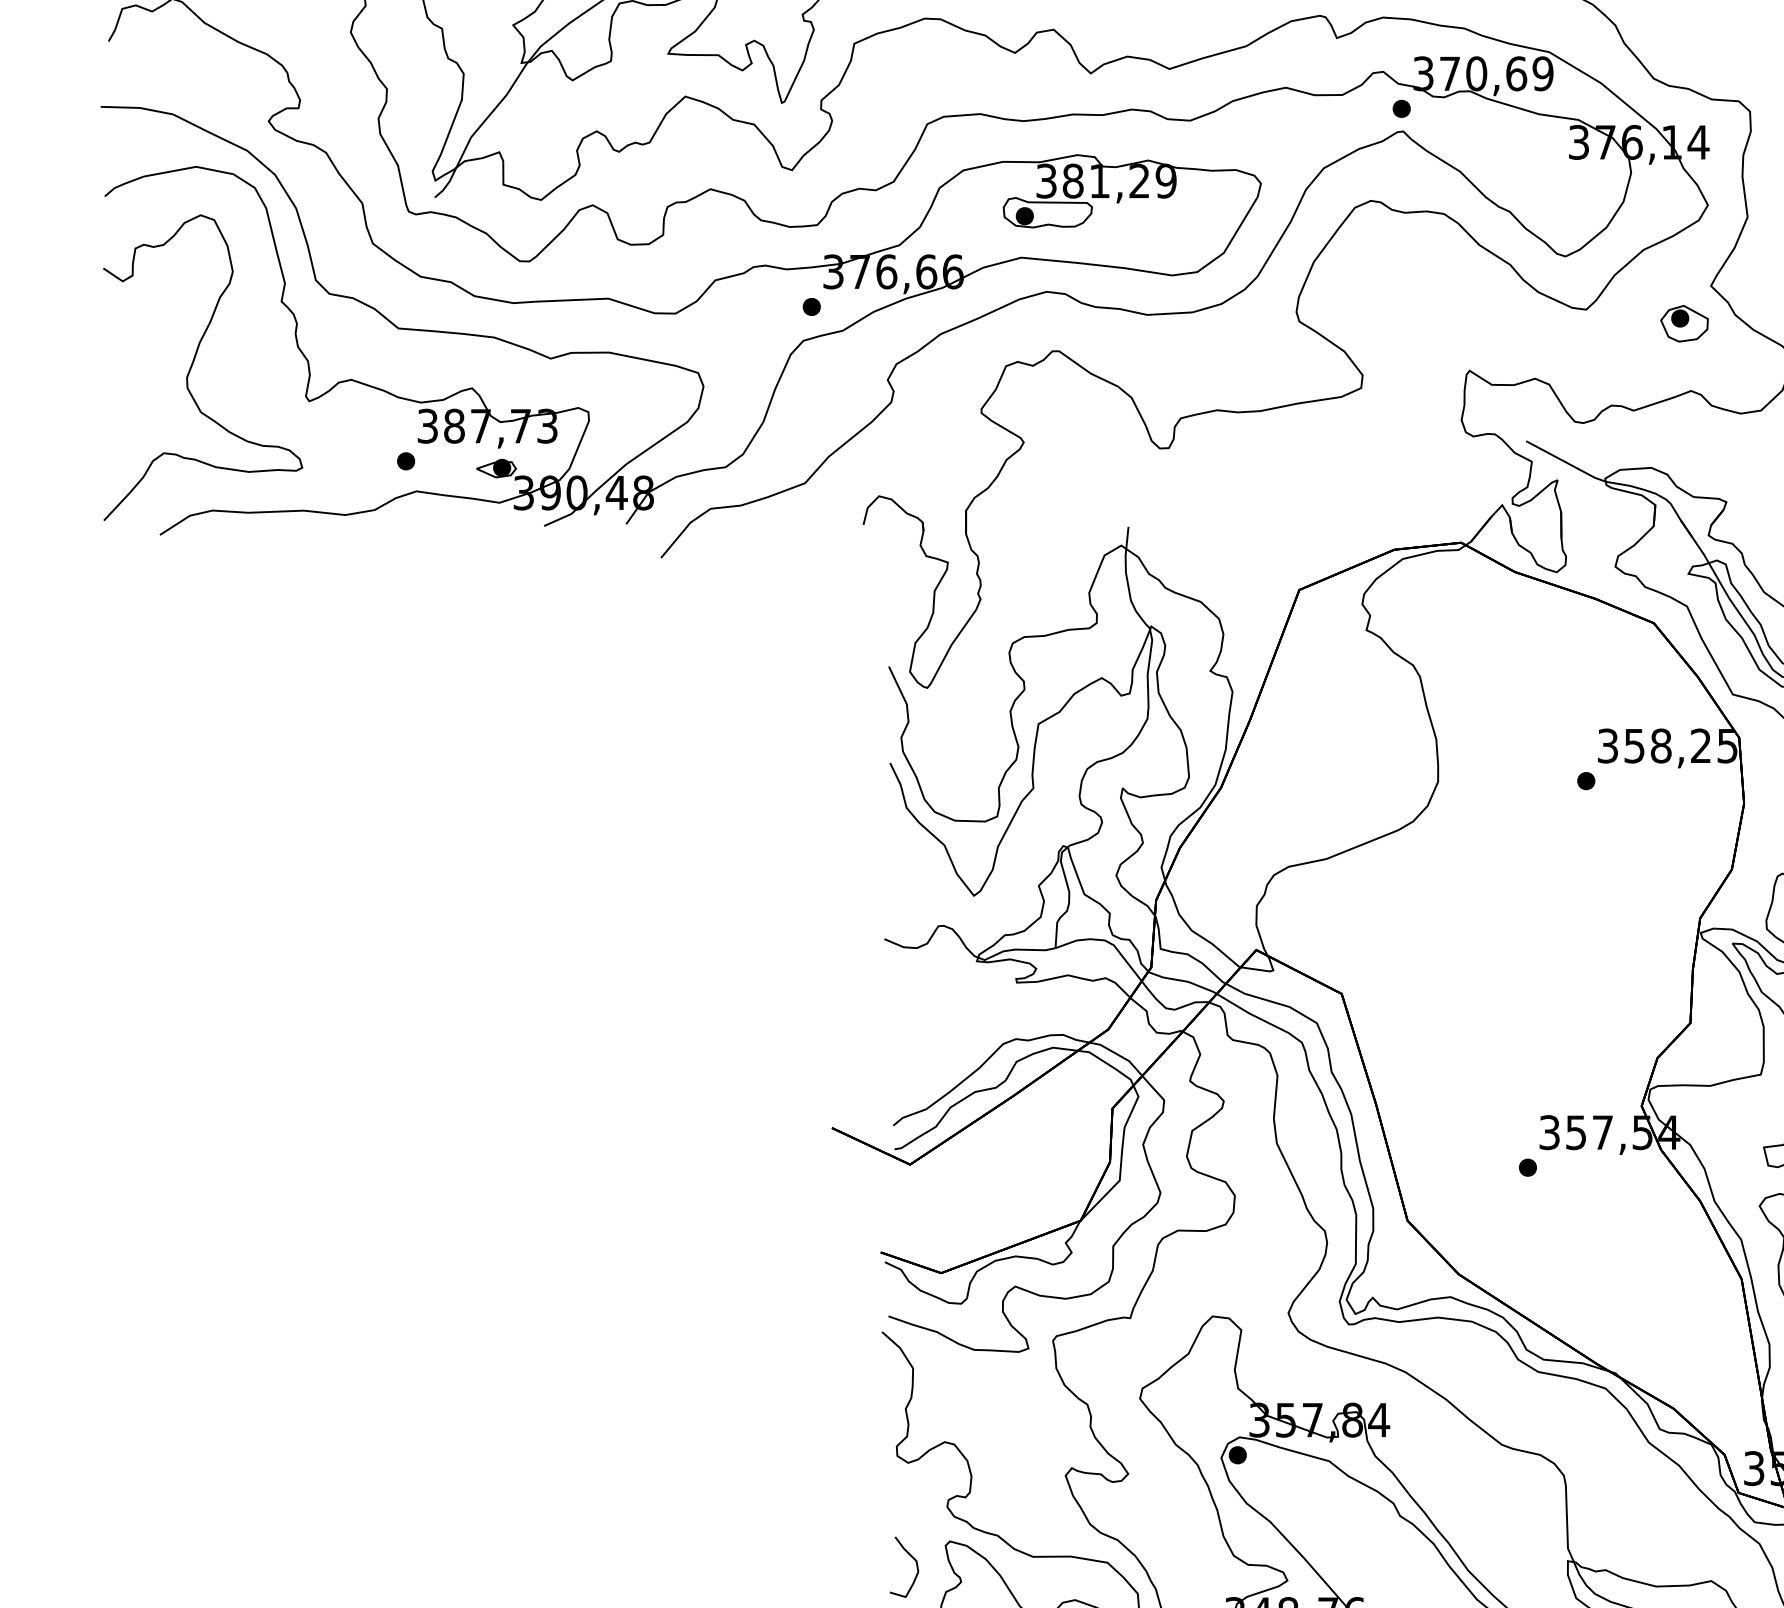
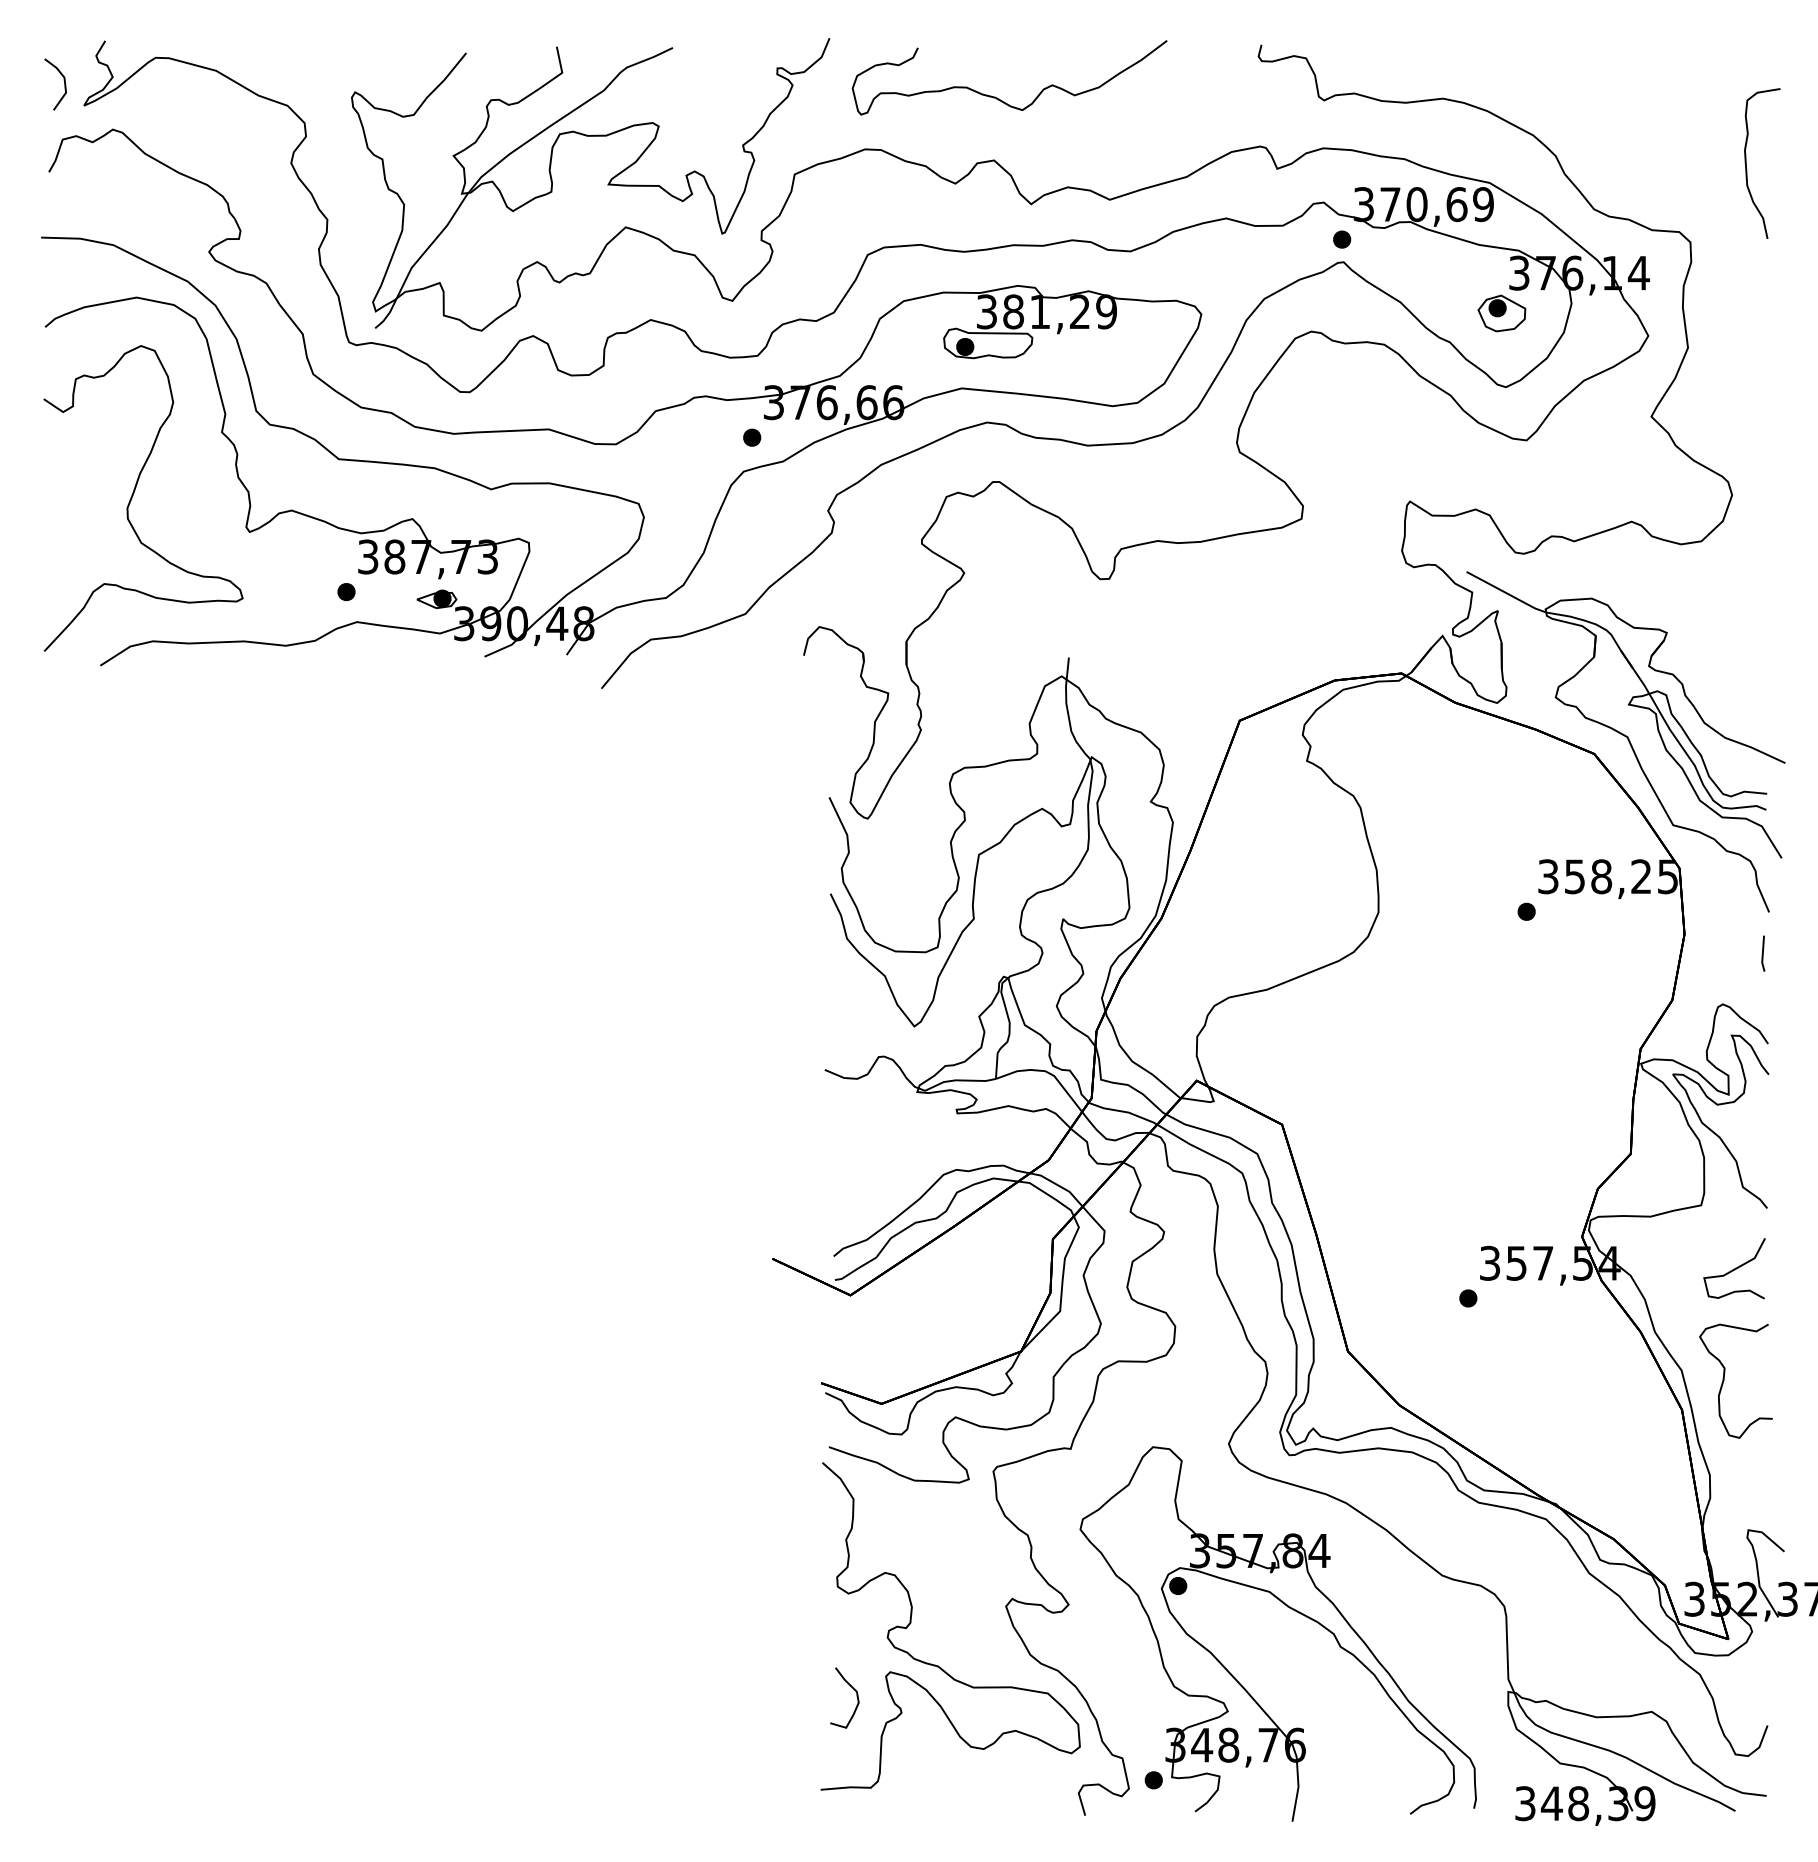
part: (1684, 323) -> (1501, 313), moved

